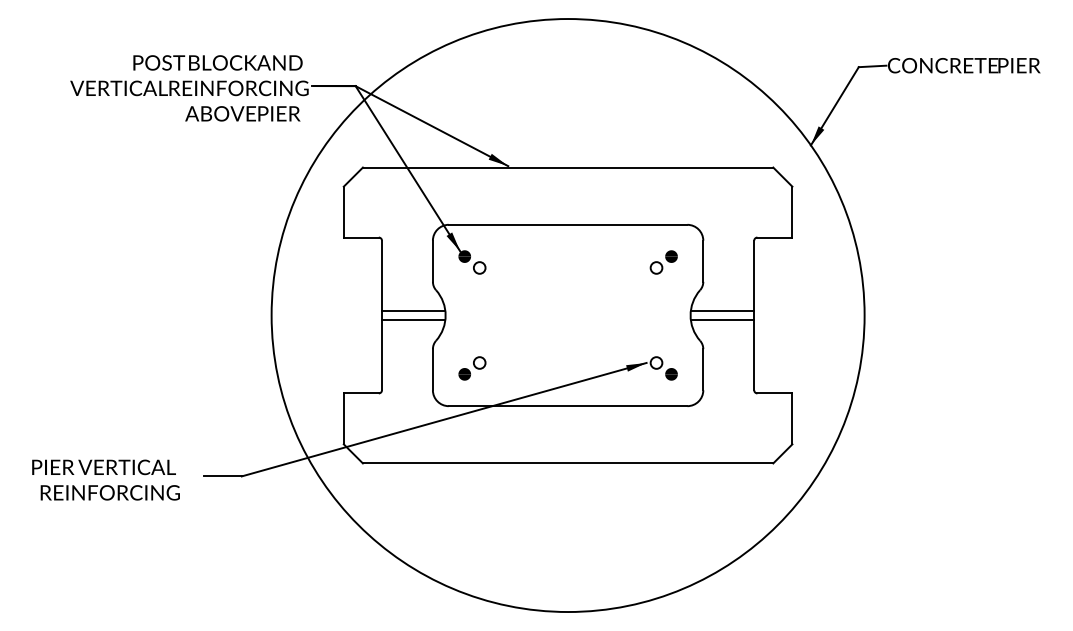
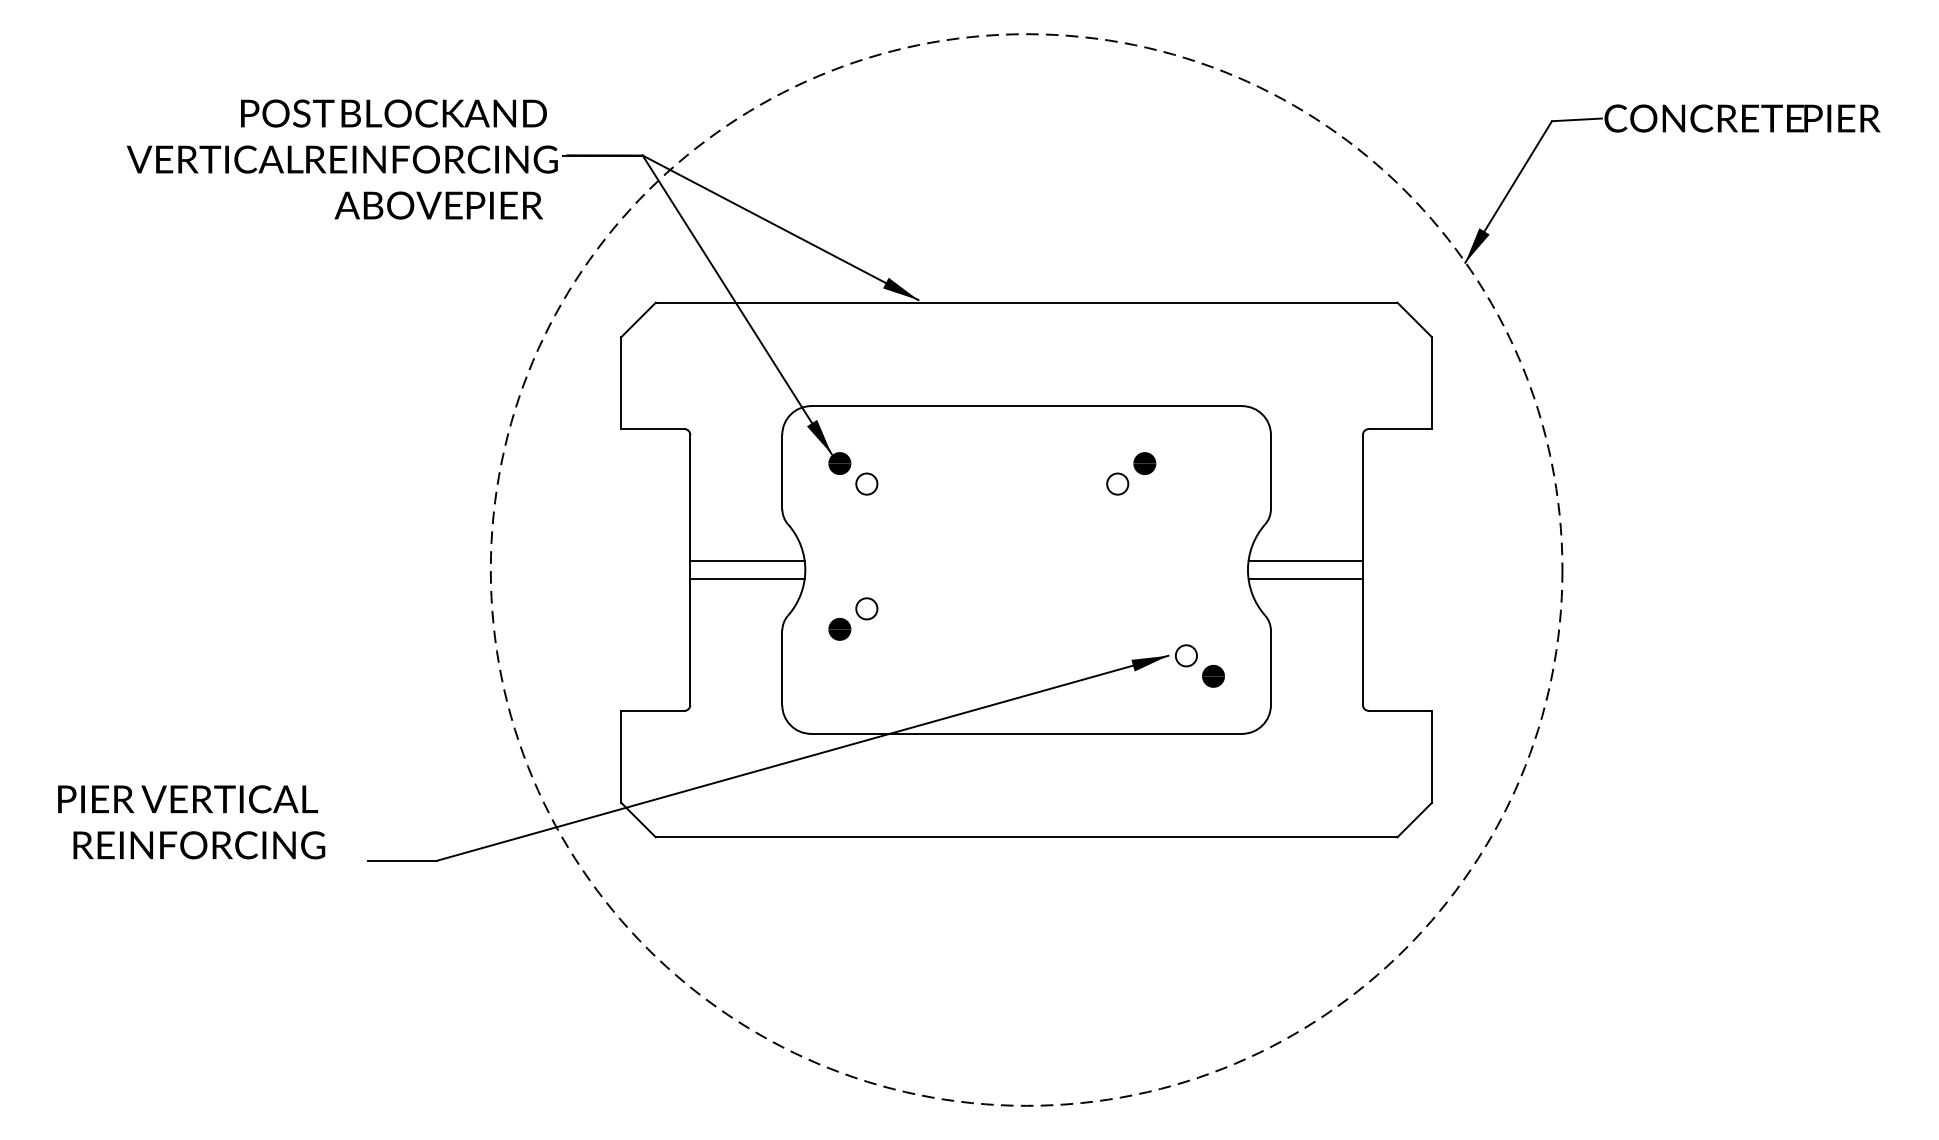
part: (663, 262) -> (1130, 474), moved
circle: (567, 315) -> (1025, 570), solid -> dashed
part: (472, 368) -> (853, 618), moved
text: (105, 479) -> (190, 821), moved

